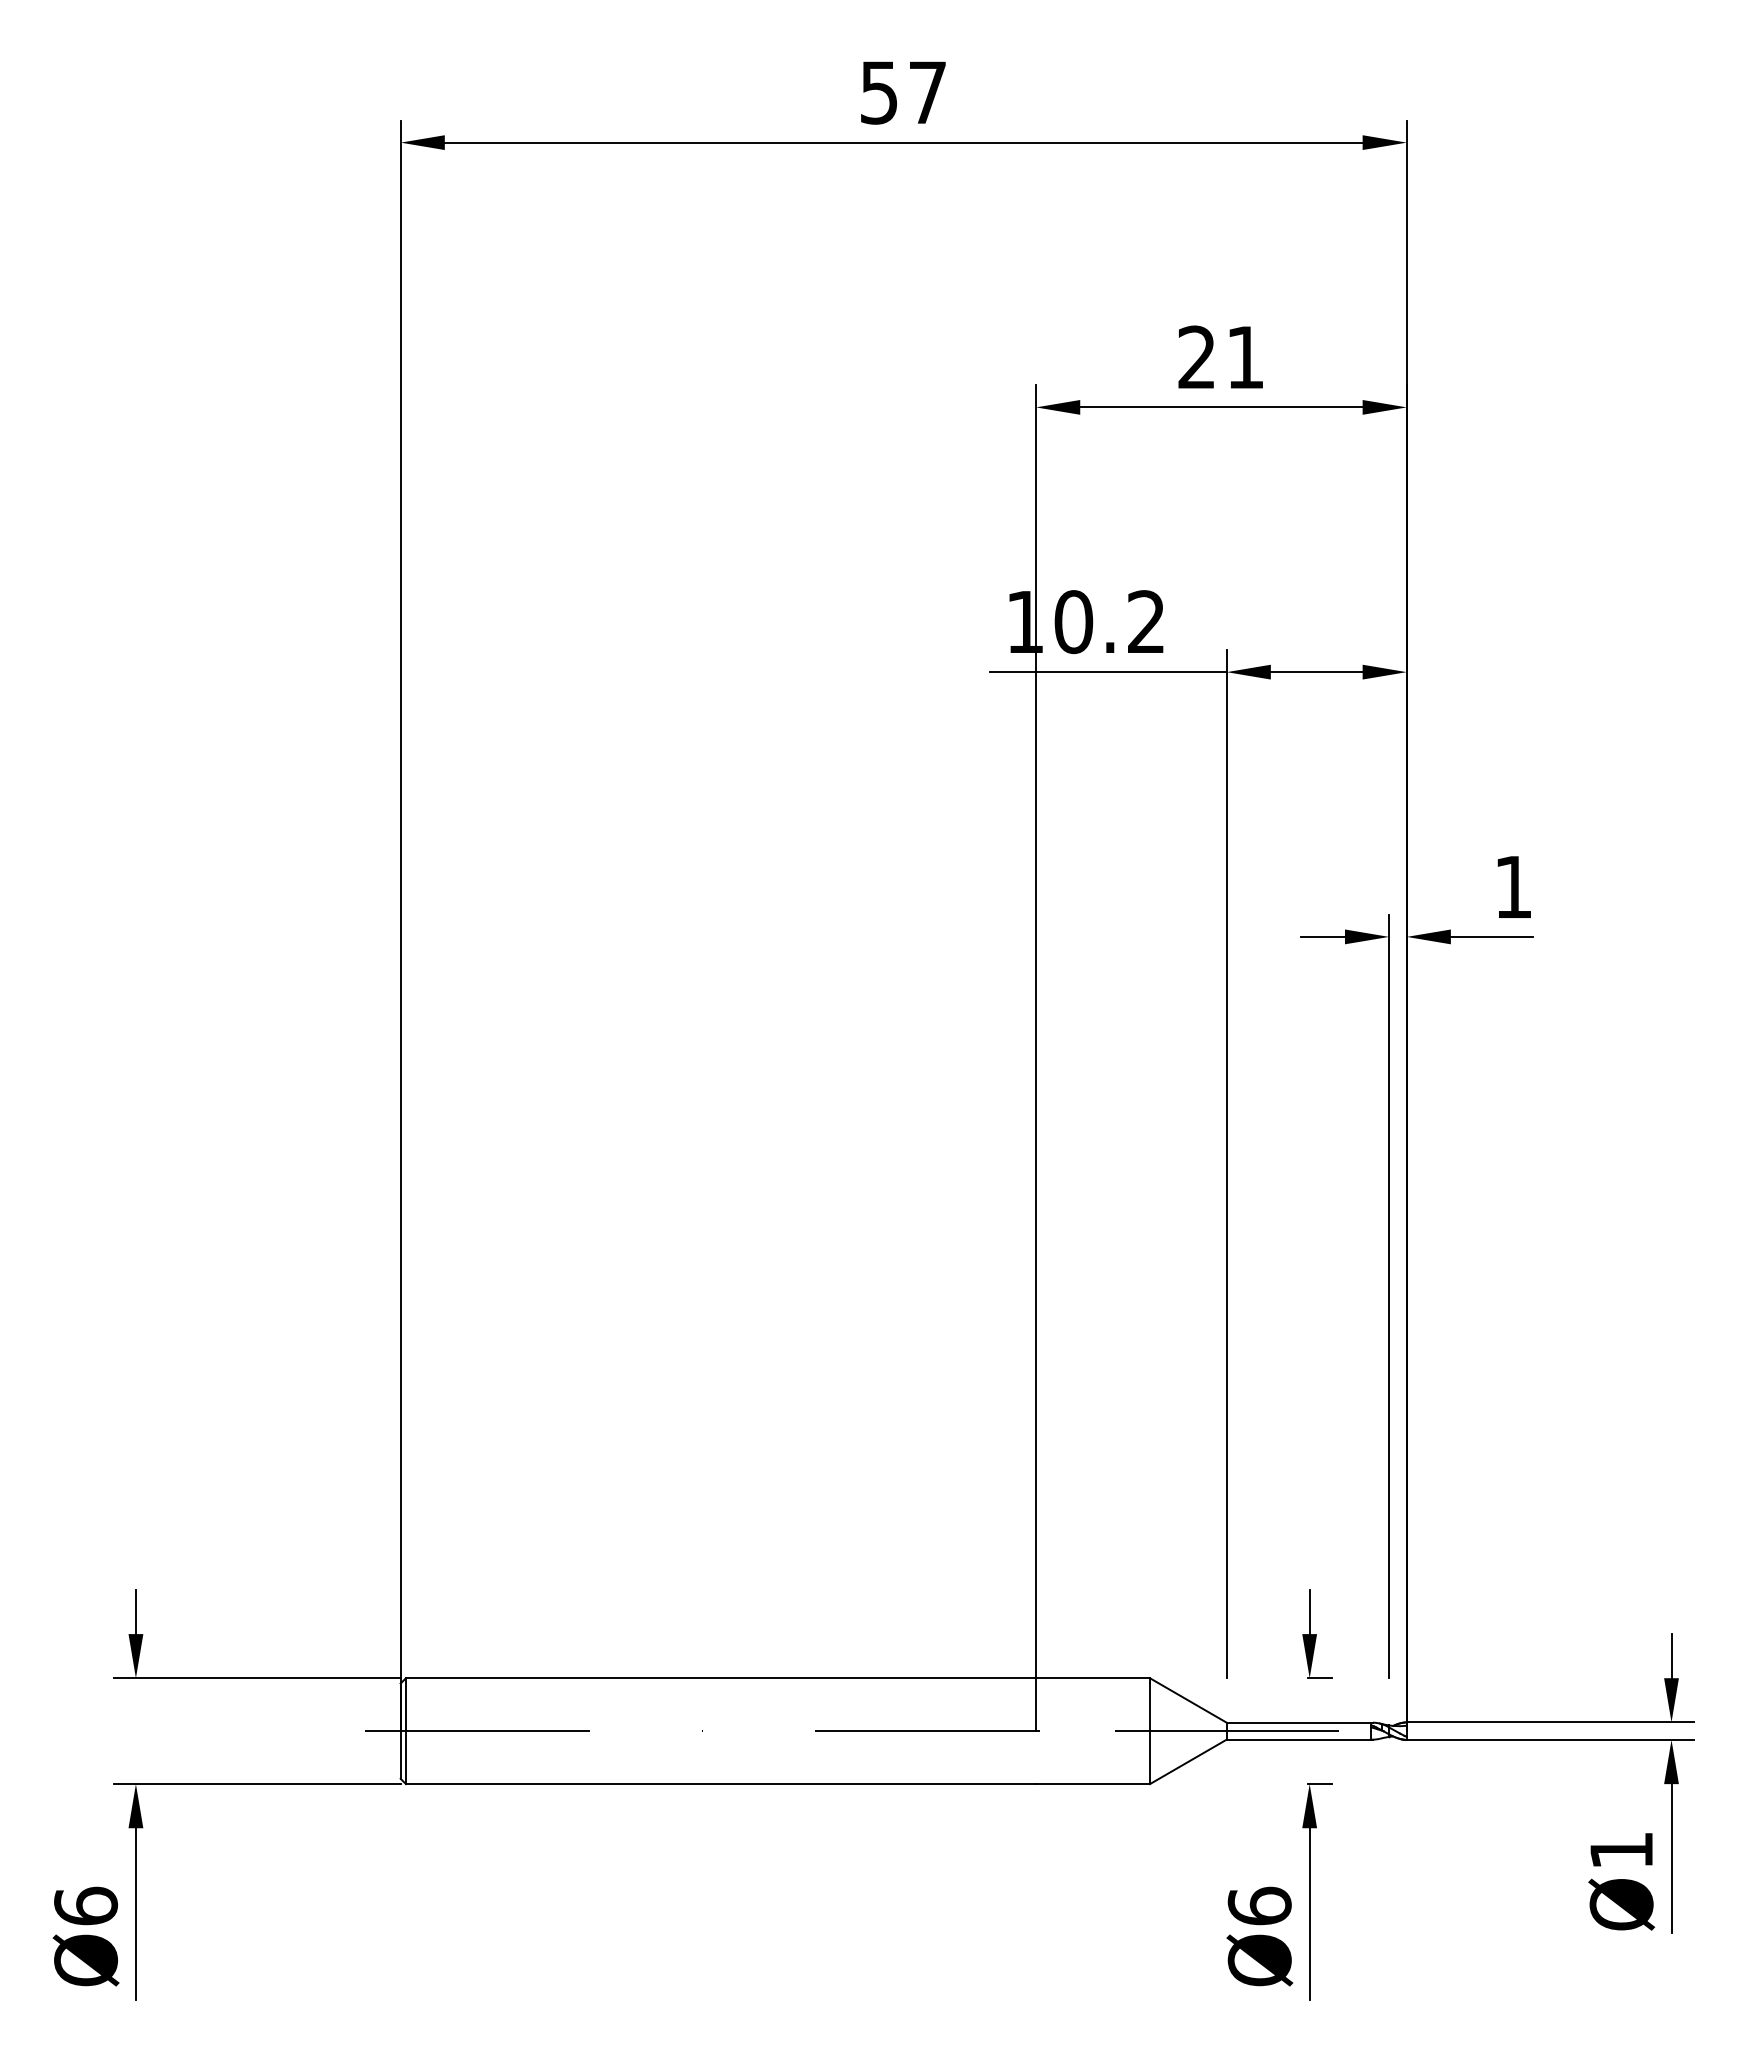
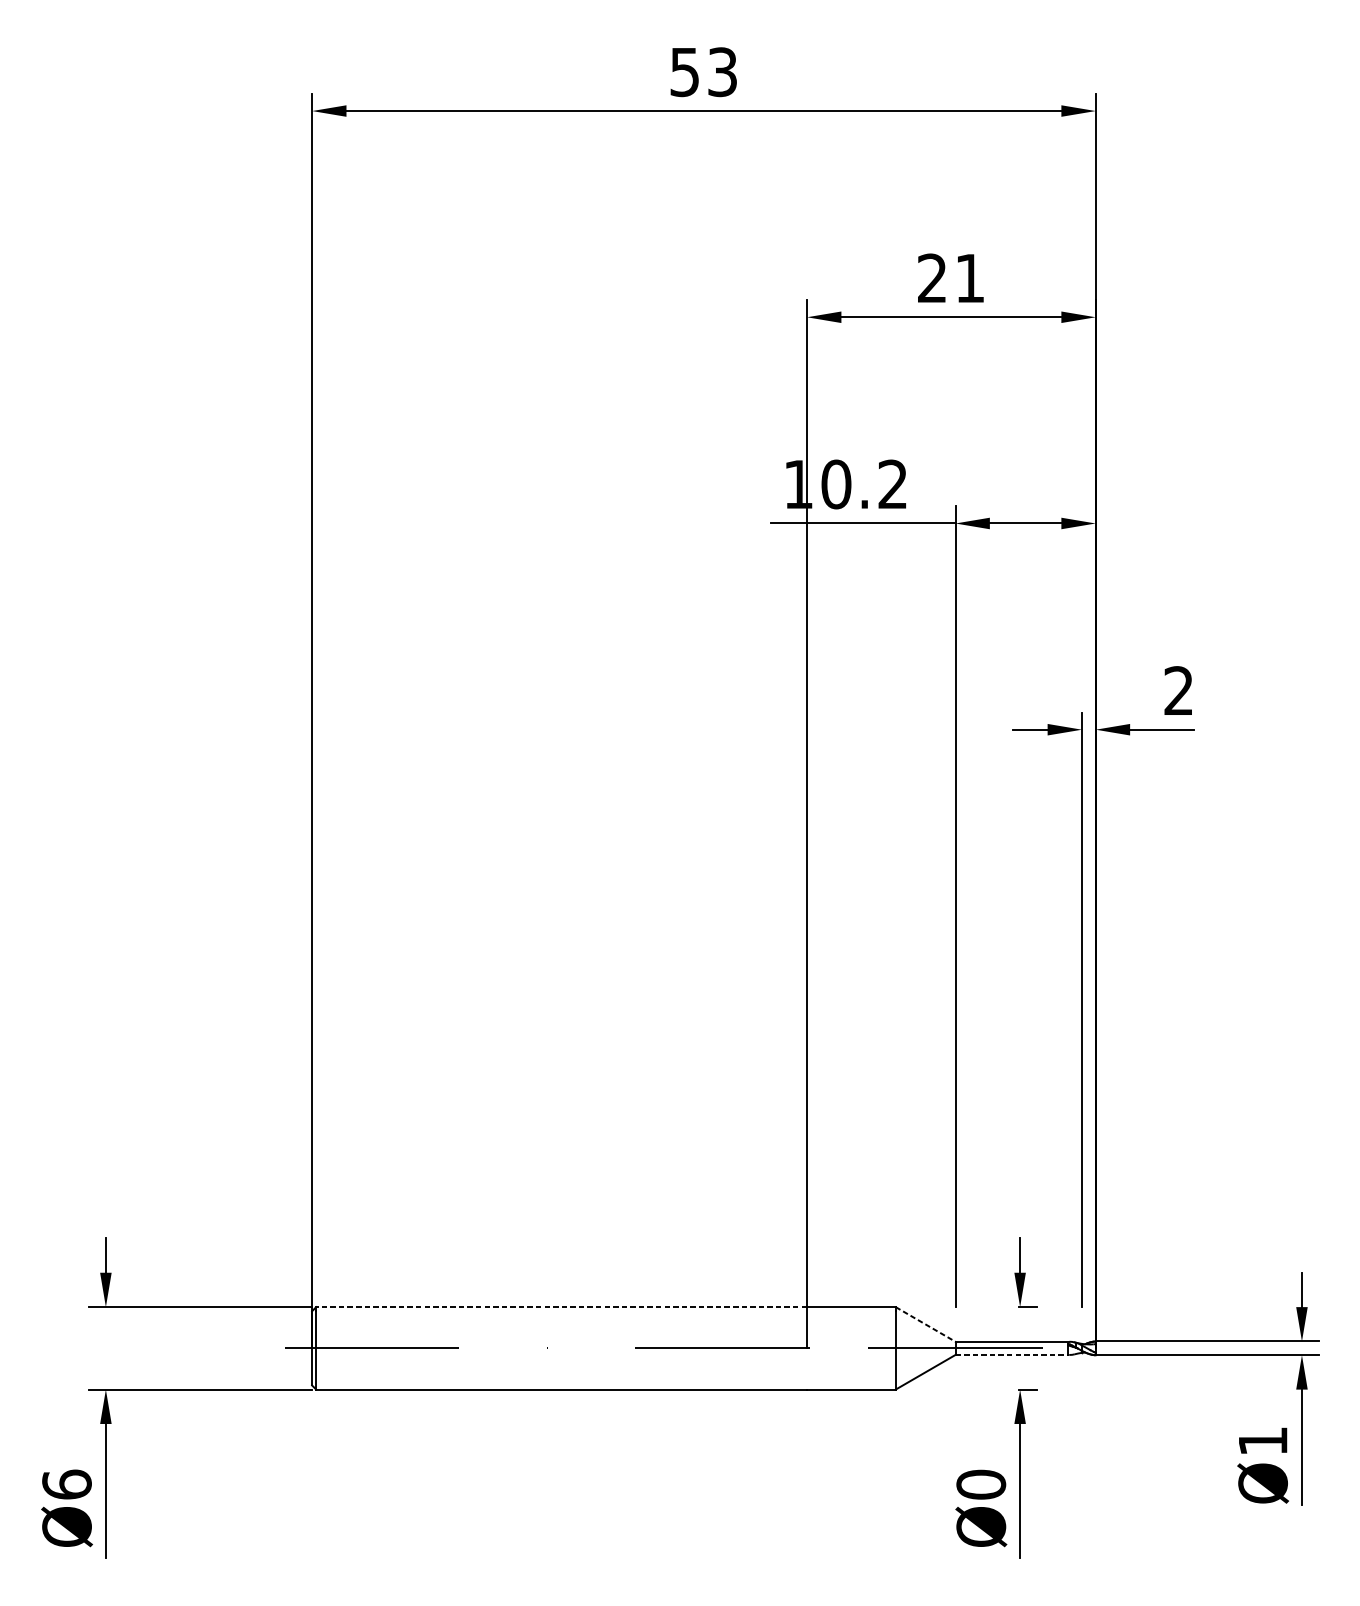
text: (927, 92) -> (722, 72), 57 -> 53
text: (1512, 886) -> (1178, 690), 1 -> 2
line: (720, 1678) -> (561, 1307), solid -> dashed
line: (1188, 1700) -> (925, 1324), solid -> dashed
line: (1300, 1739) -> (1012, 1354), solid -> dashed
text: (1259, 1905) -> (981, 1484), Ø6 -> Ø0

